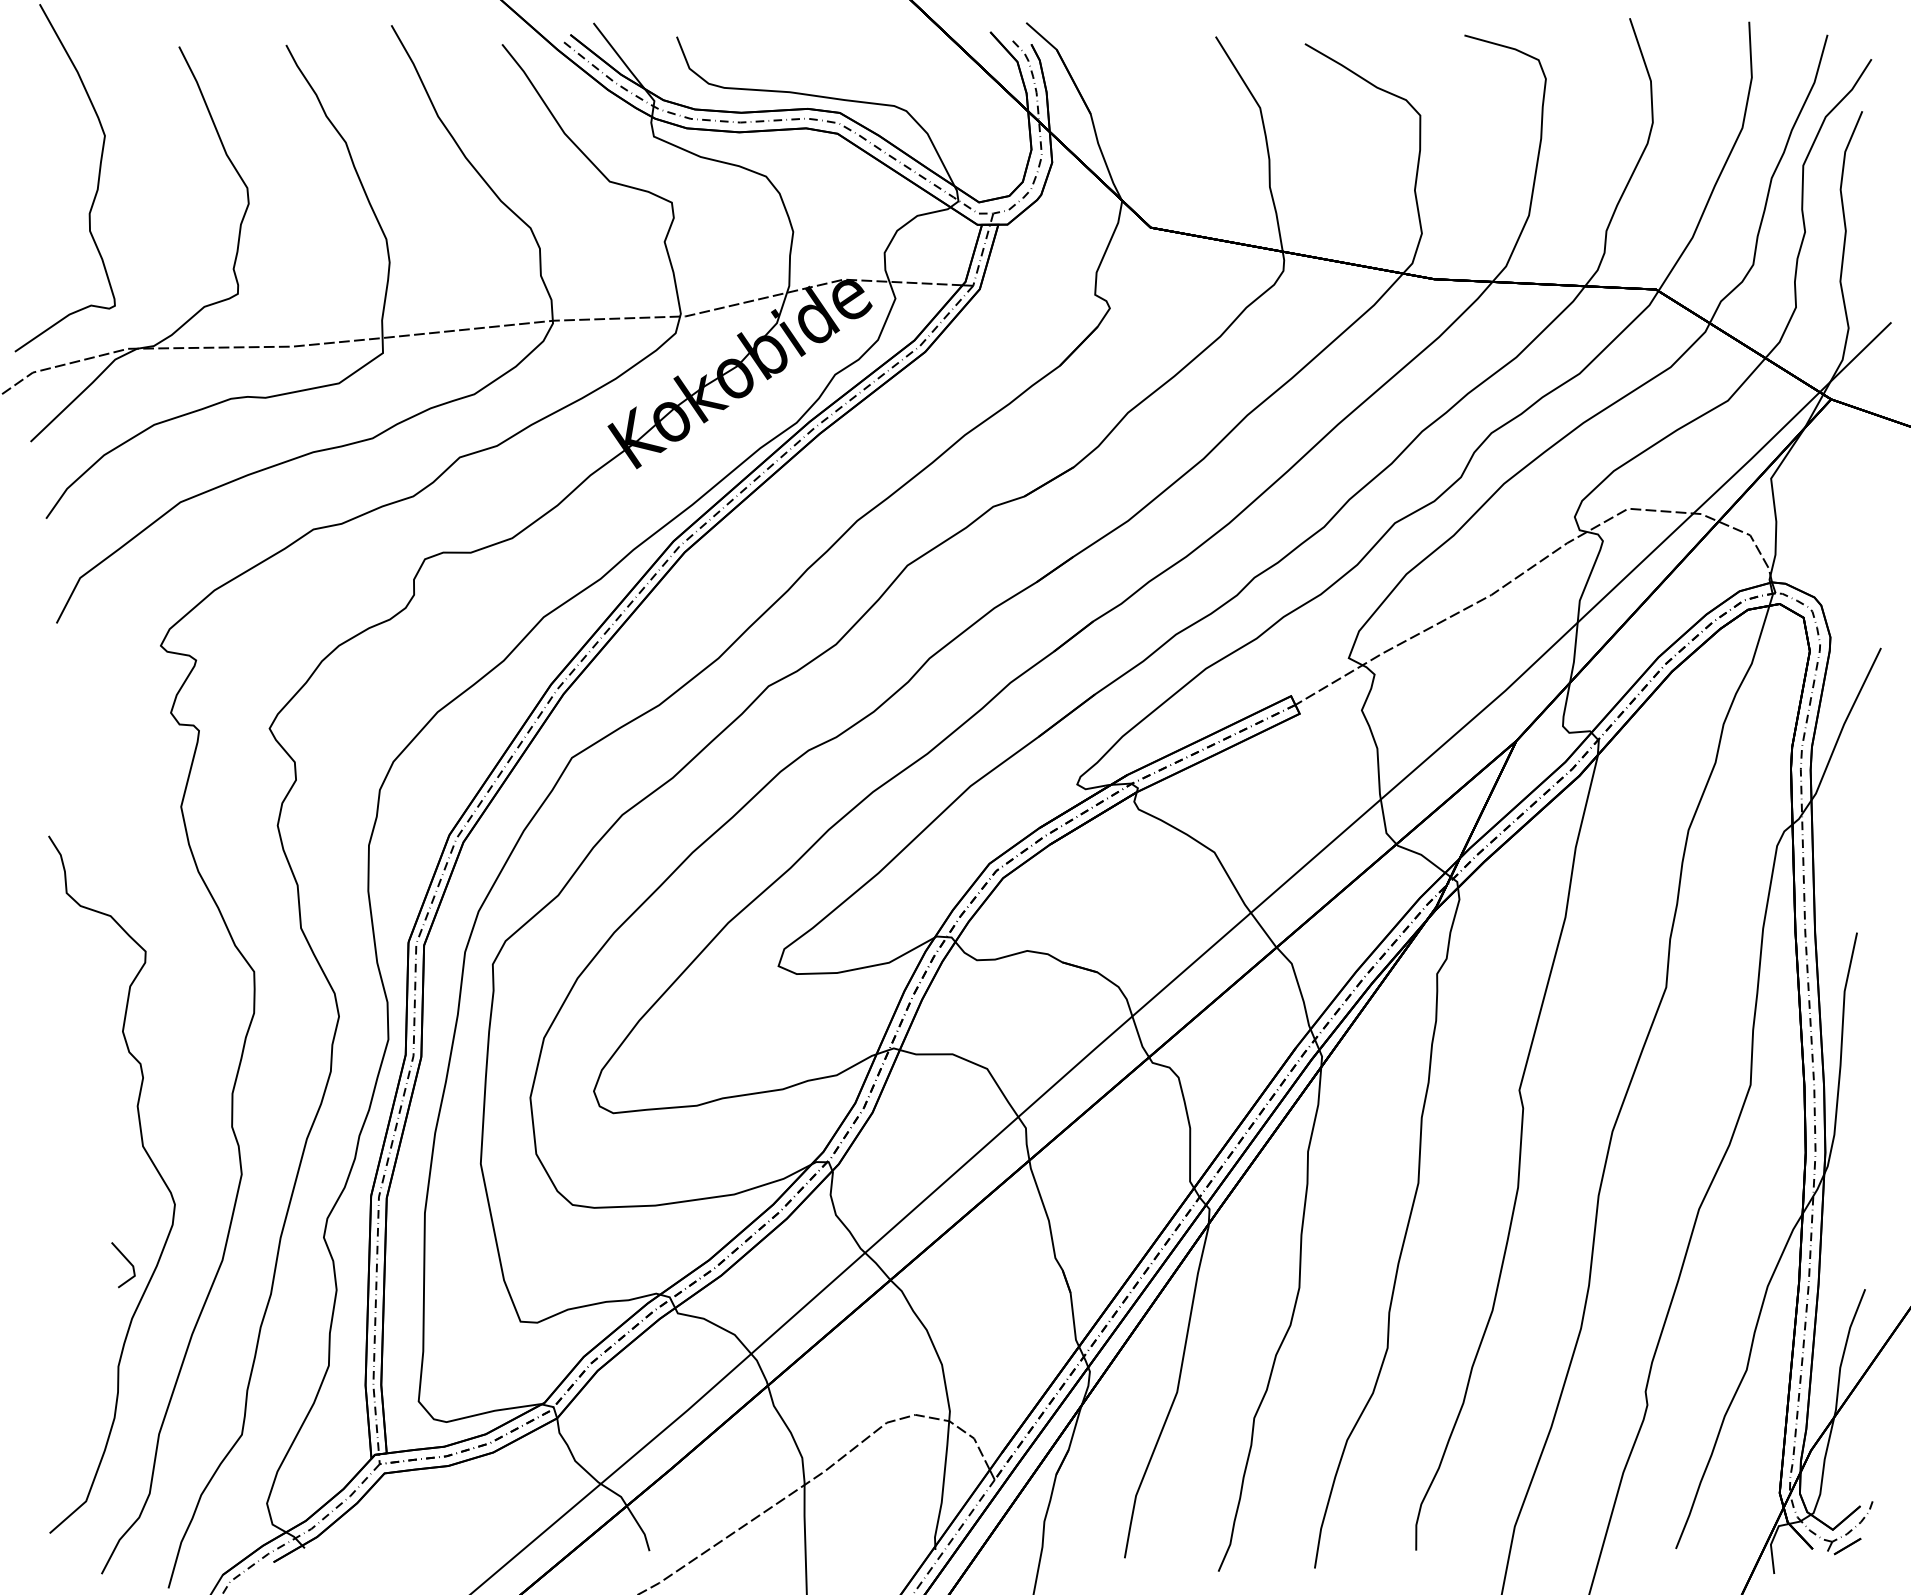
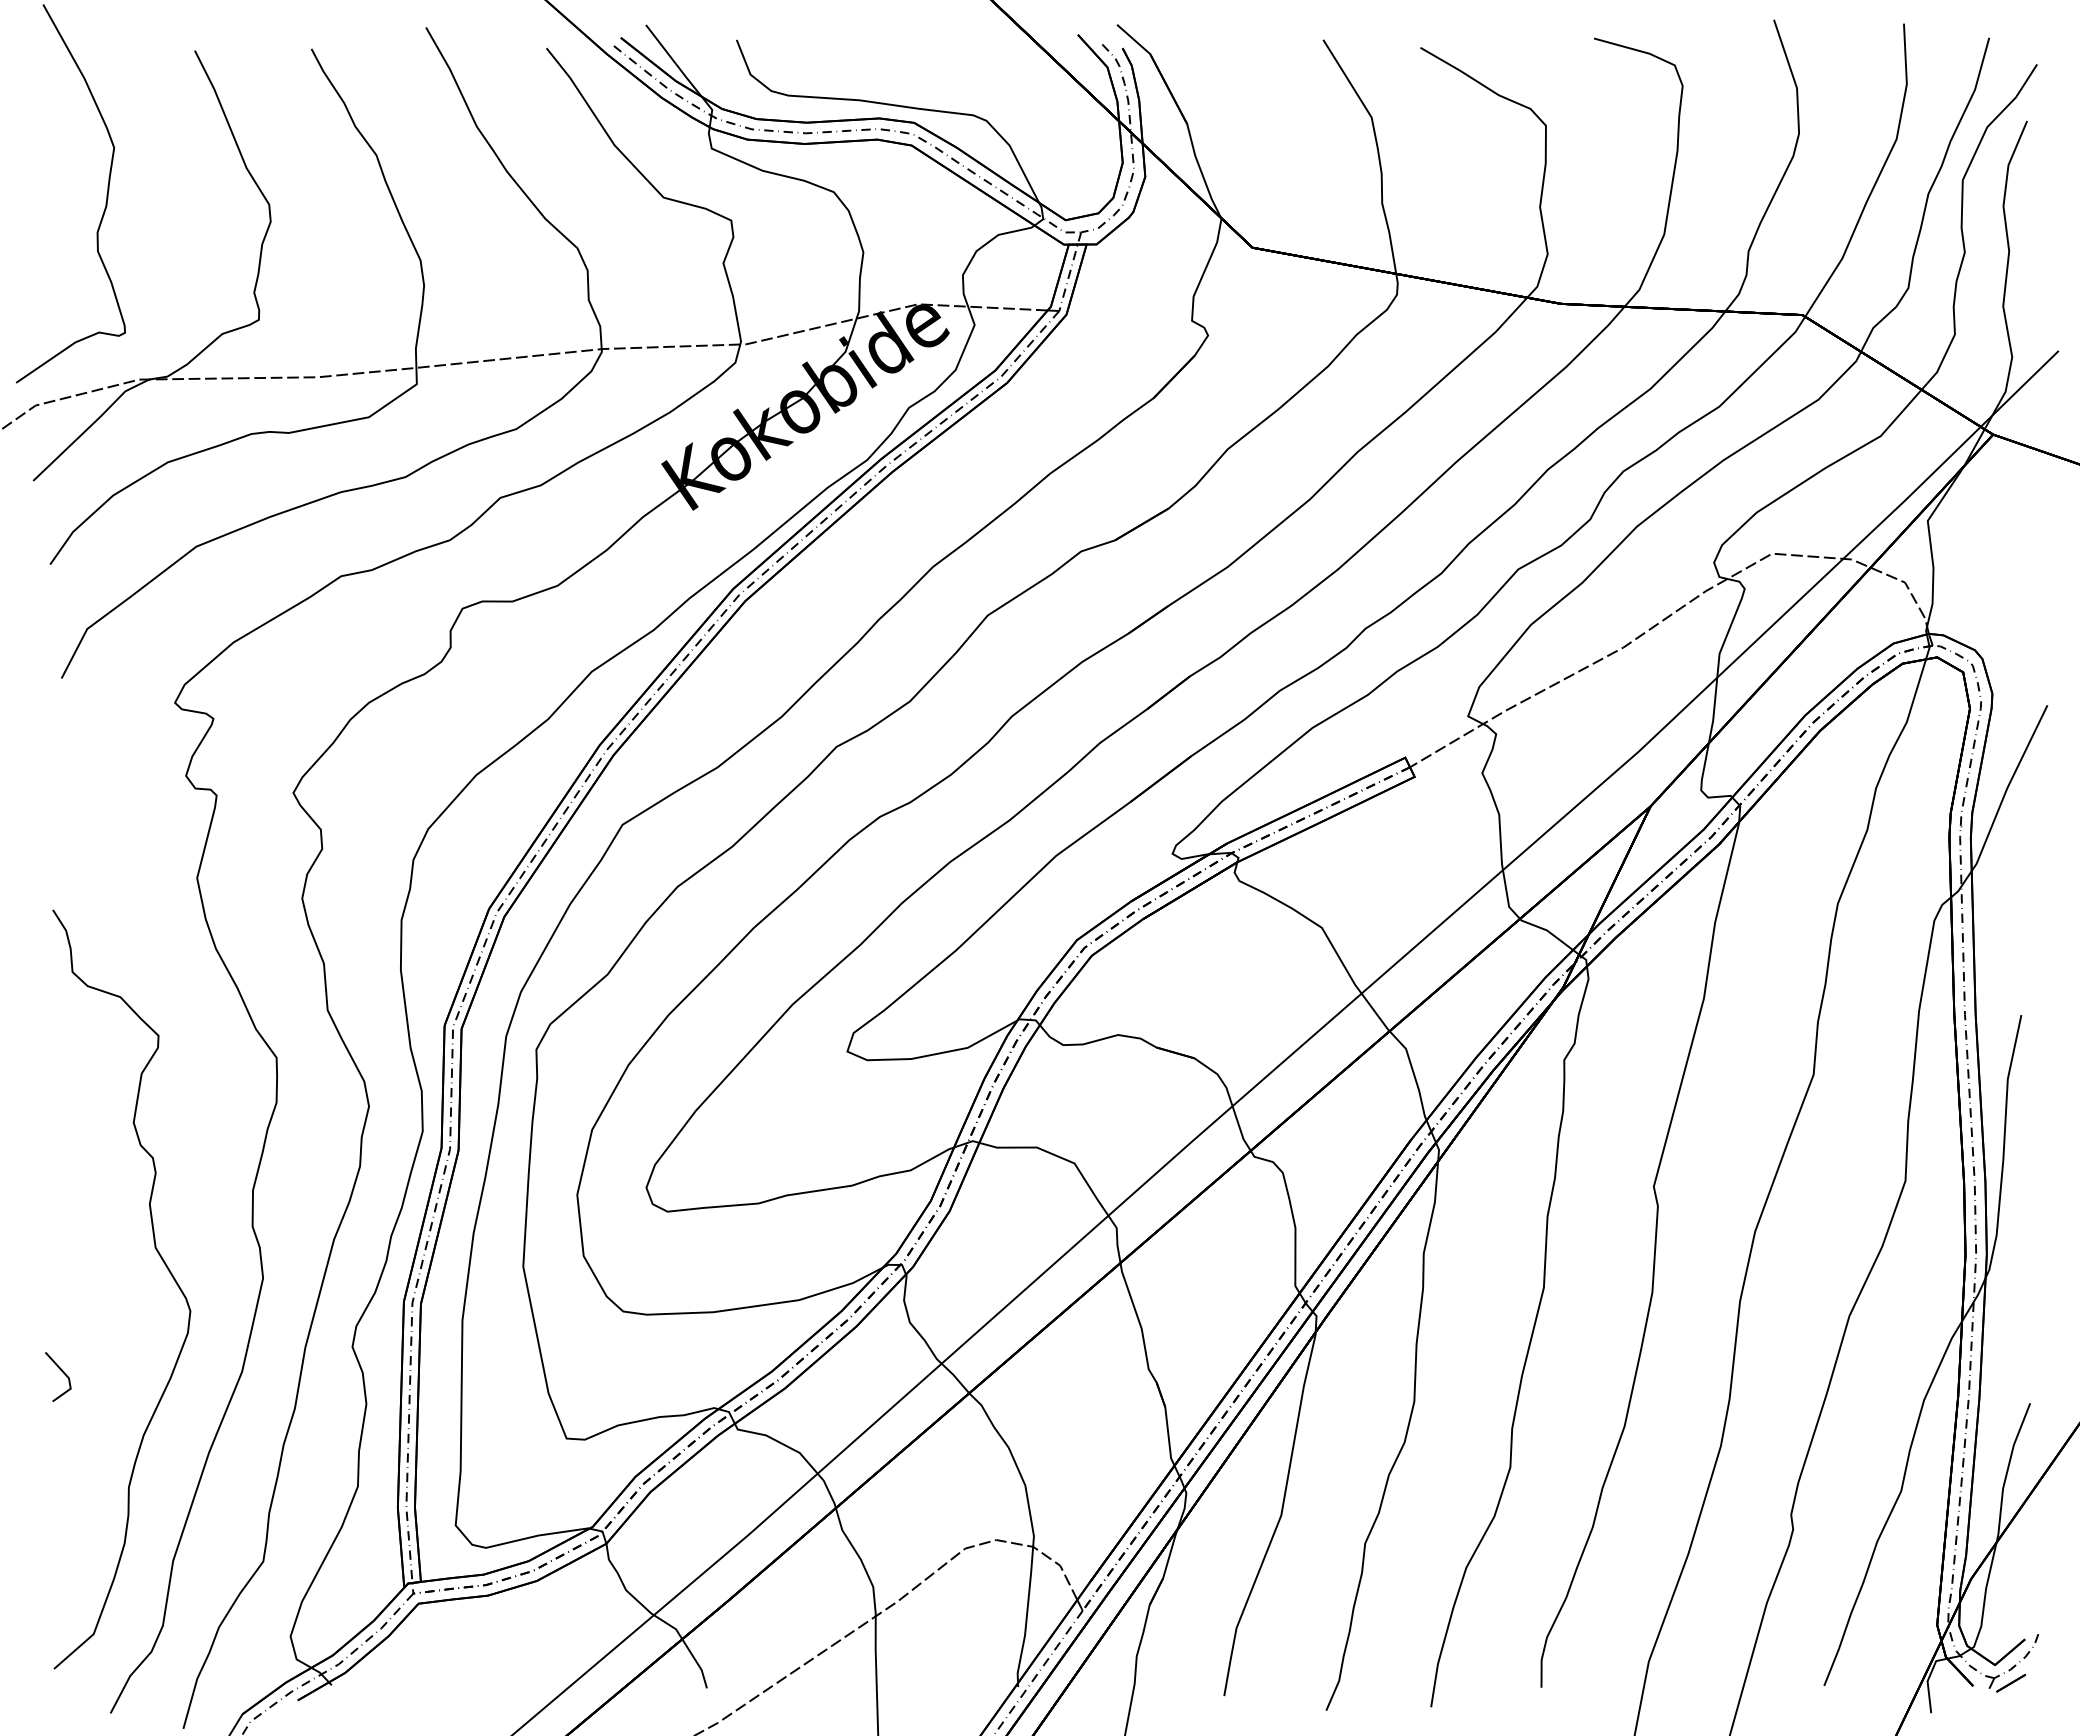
line: (127, 1260) -> (62, 1372), moved

